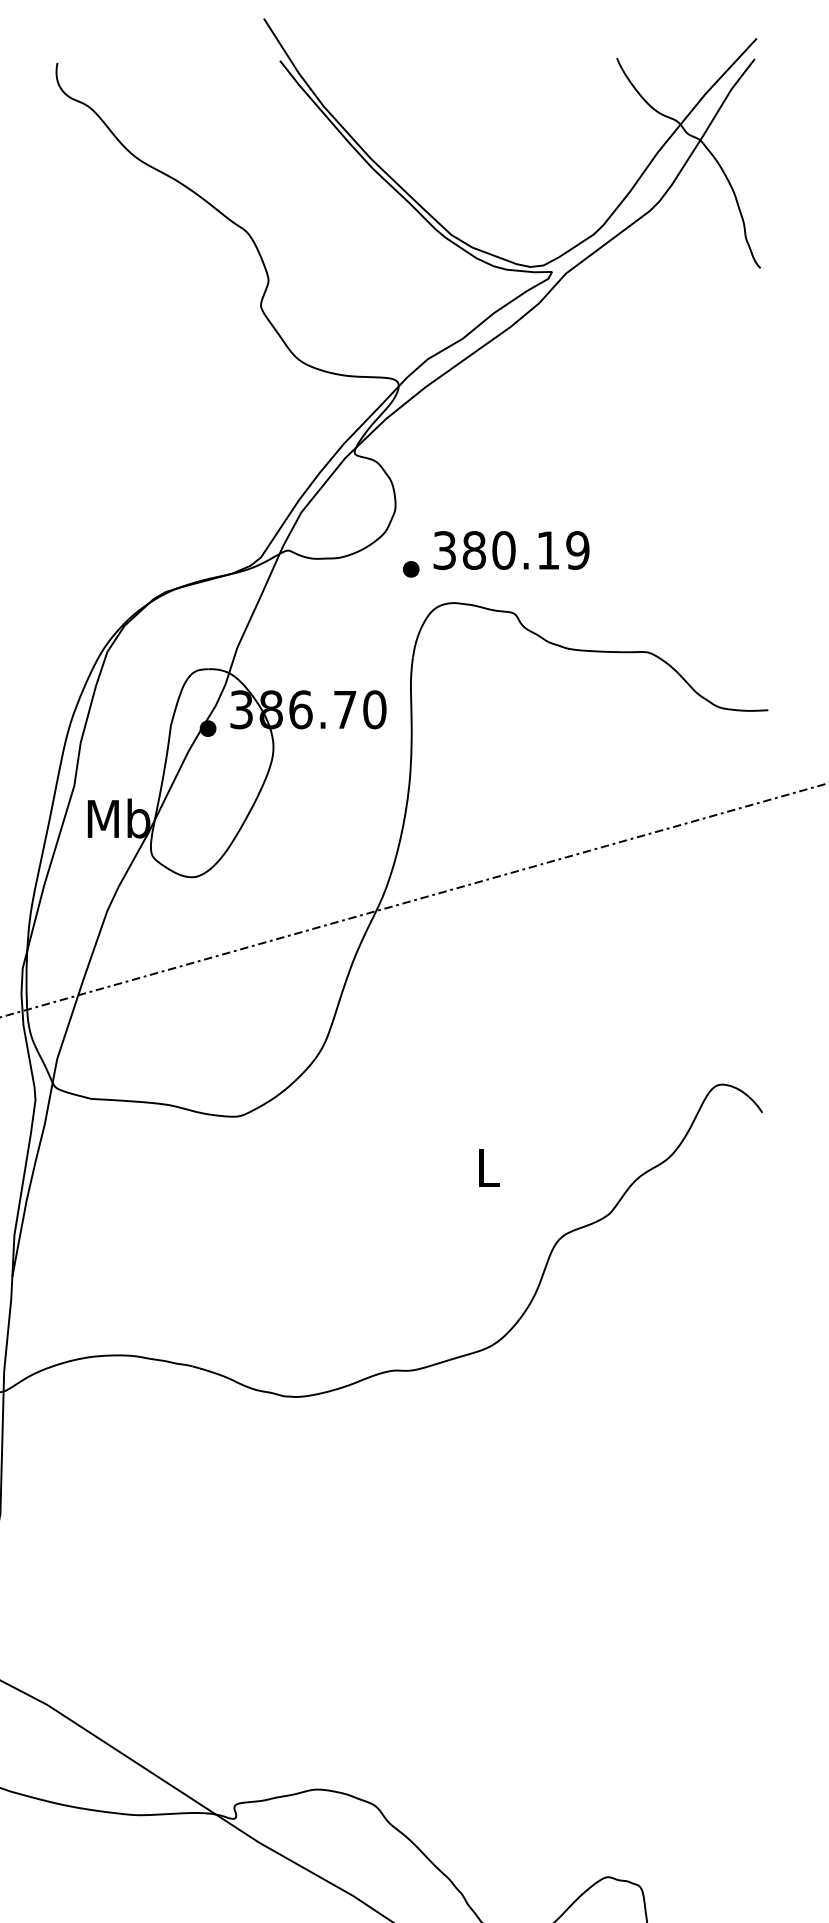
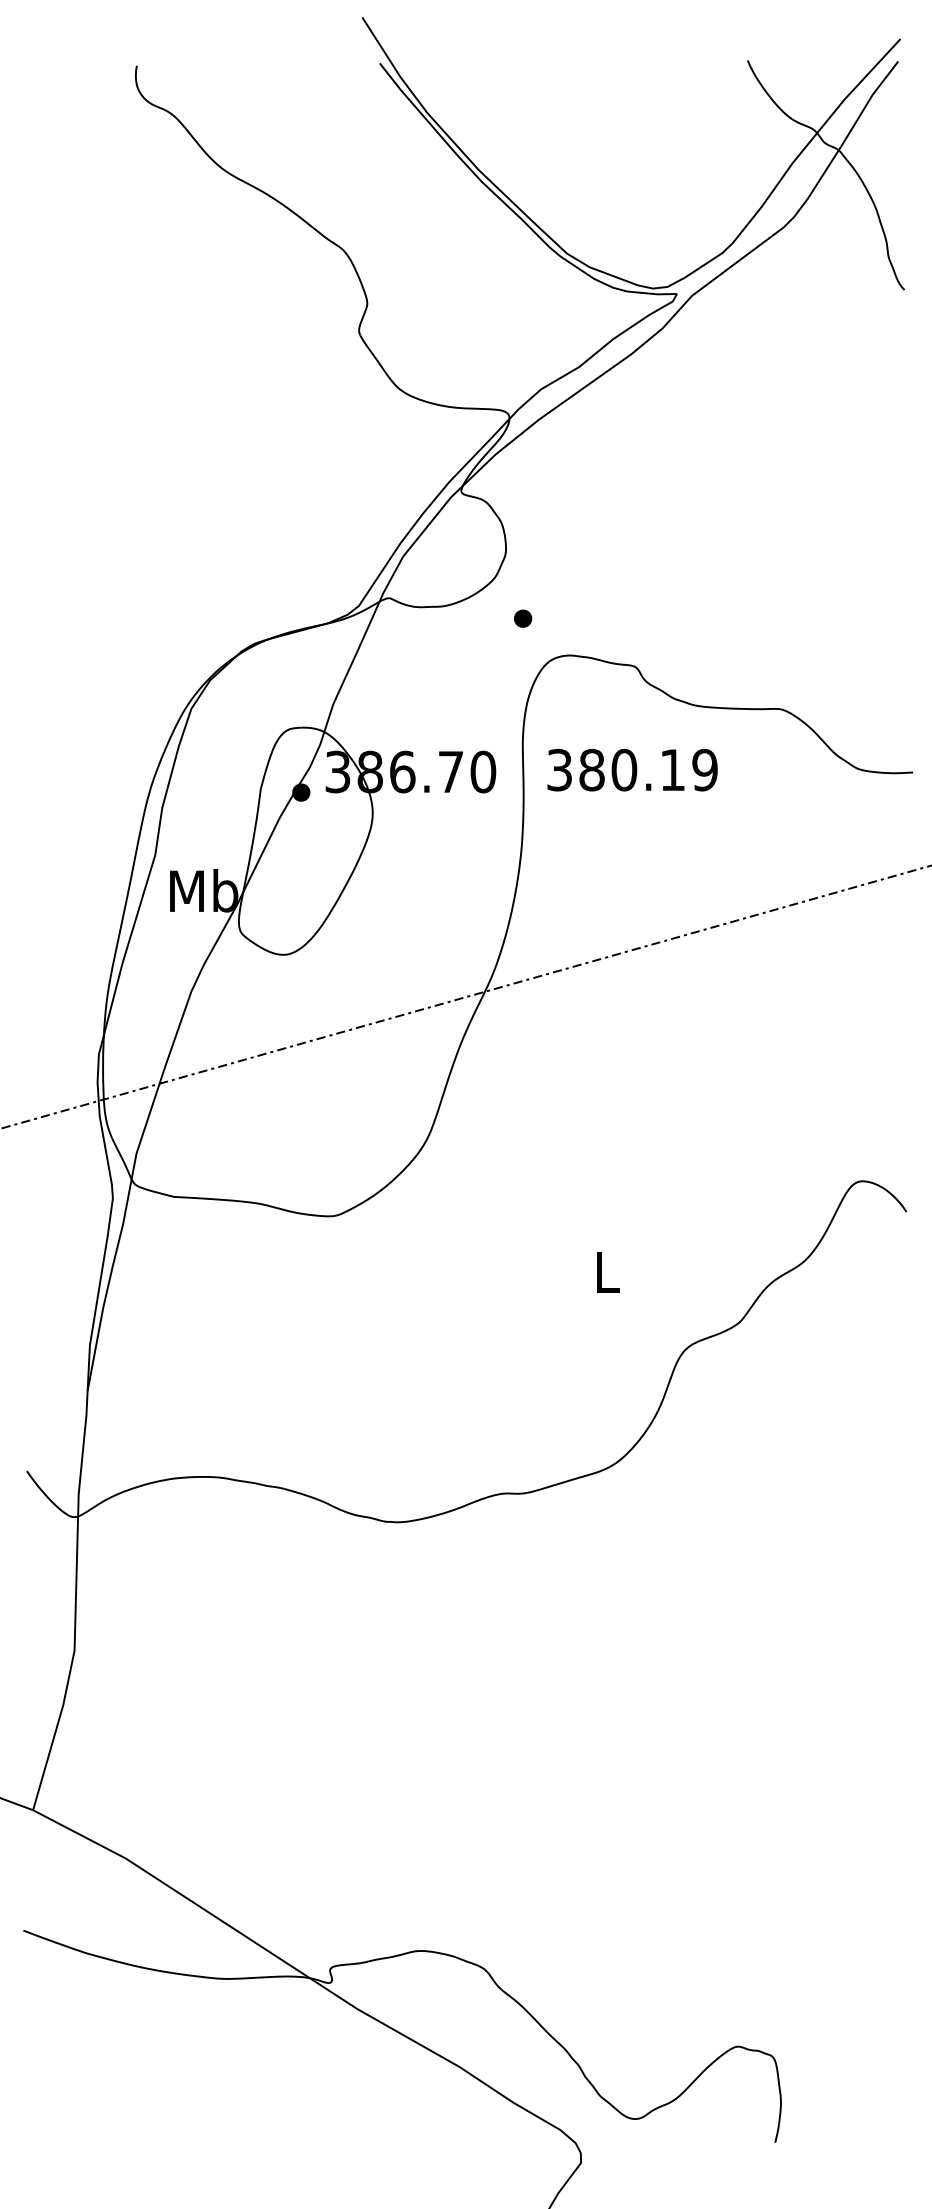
text: (511, 549) -> (632, 769), moved

